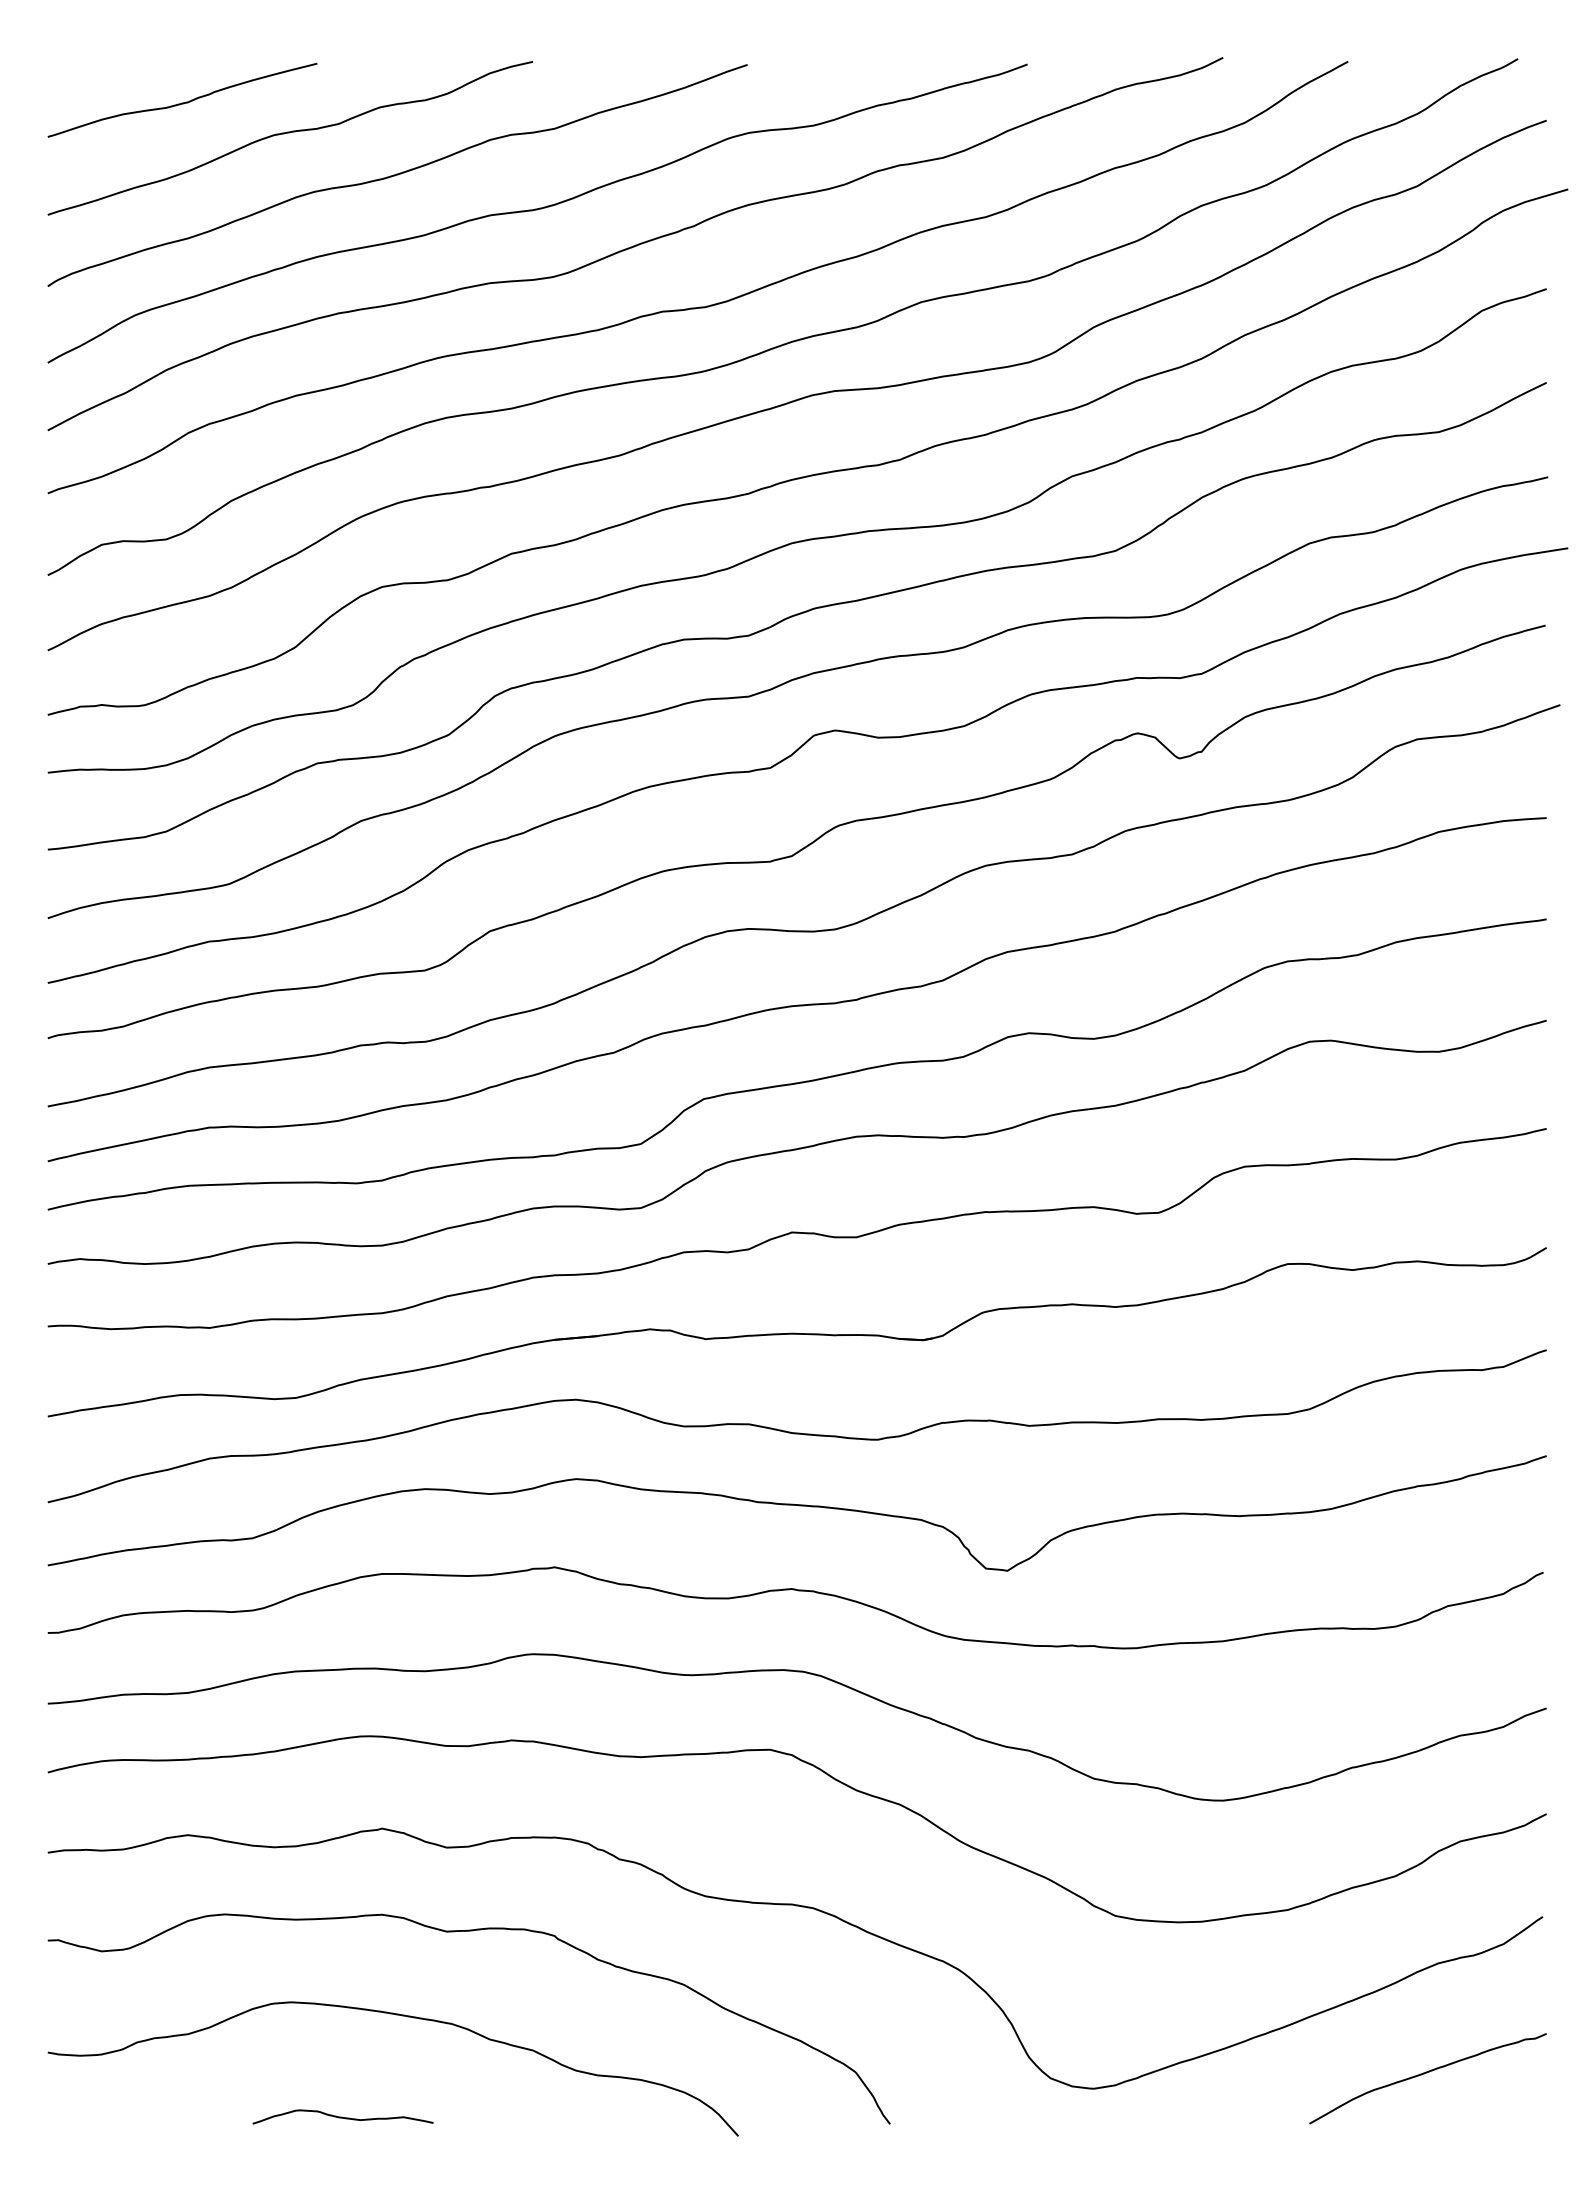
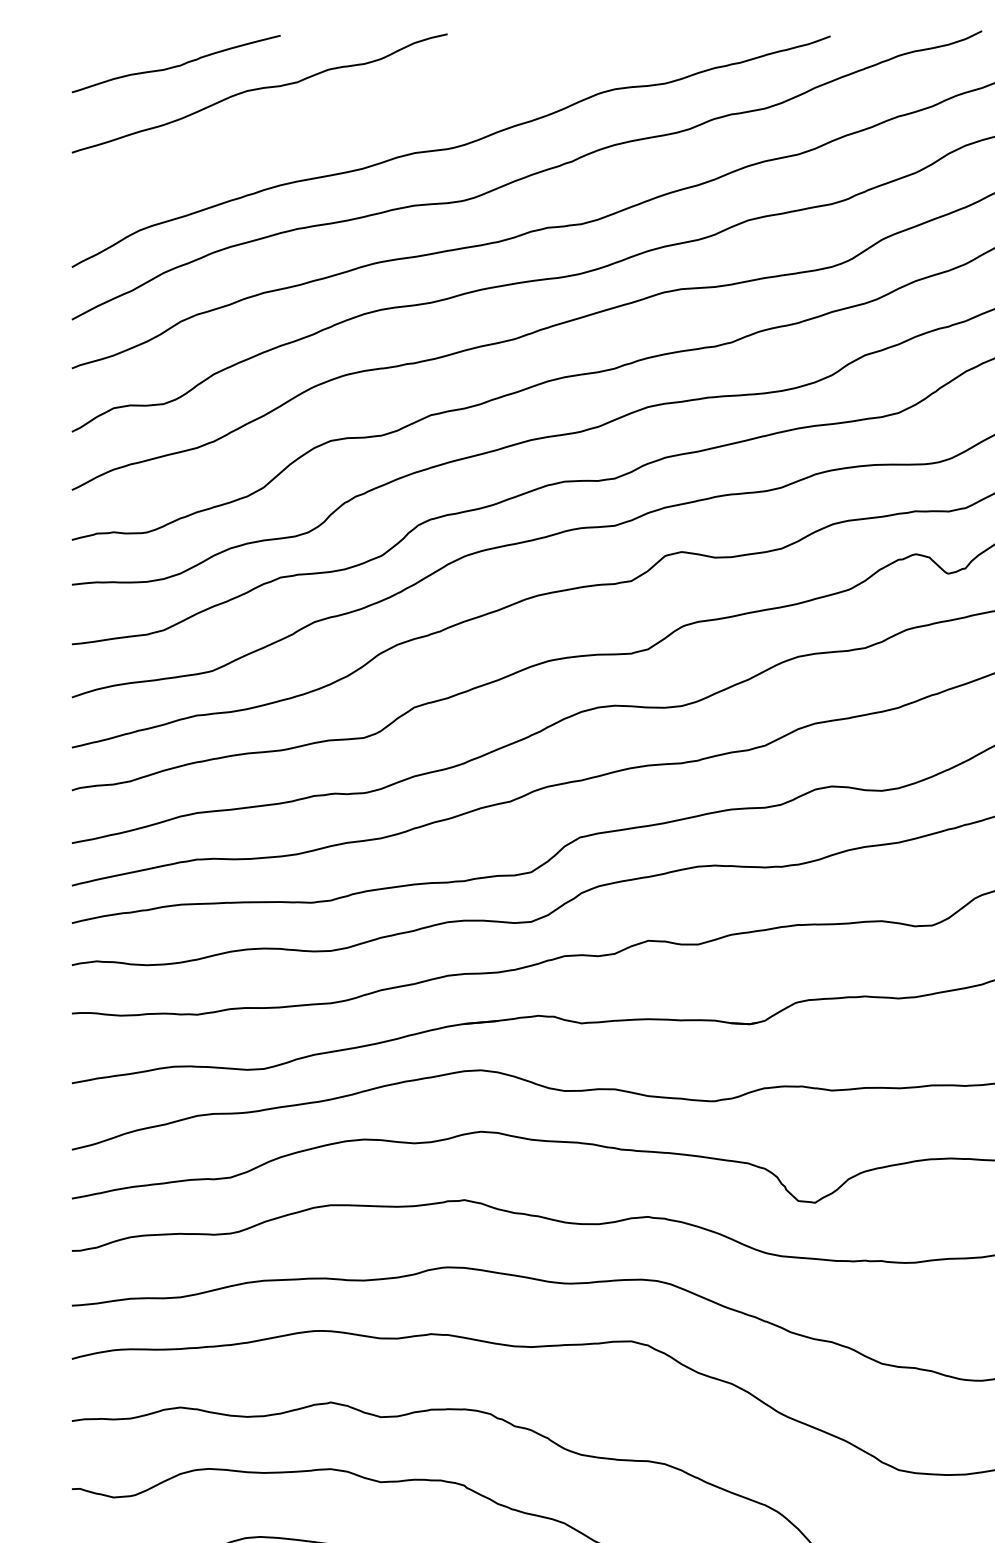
curve: (397, 175) -> (342, 122), removed

